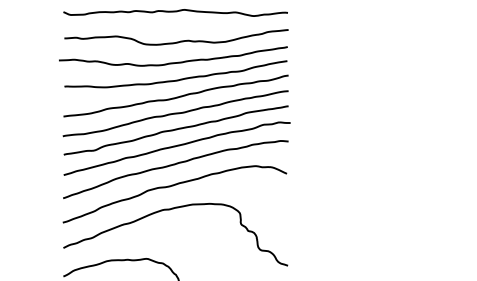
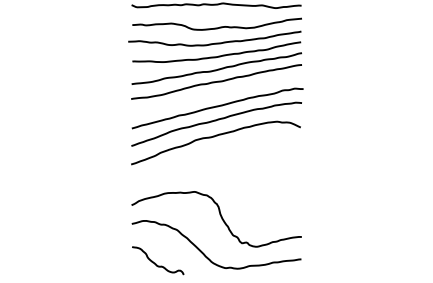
curve: (175, 130) -> (216, 94), removed
curve: (170, 210) -> (212, 155), removed

